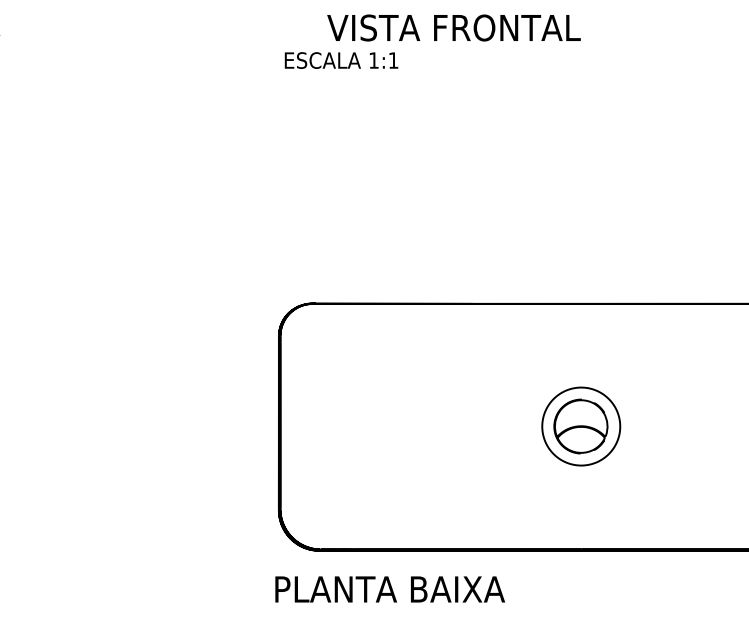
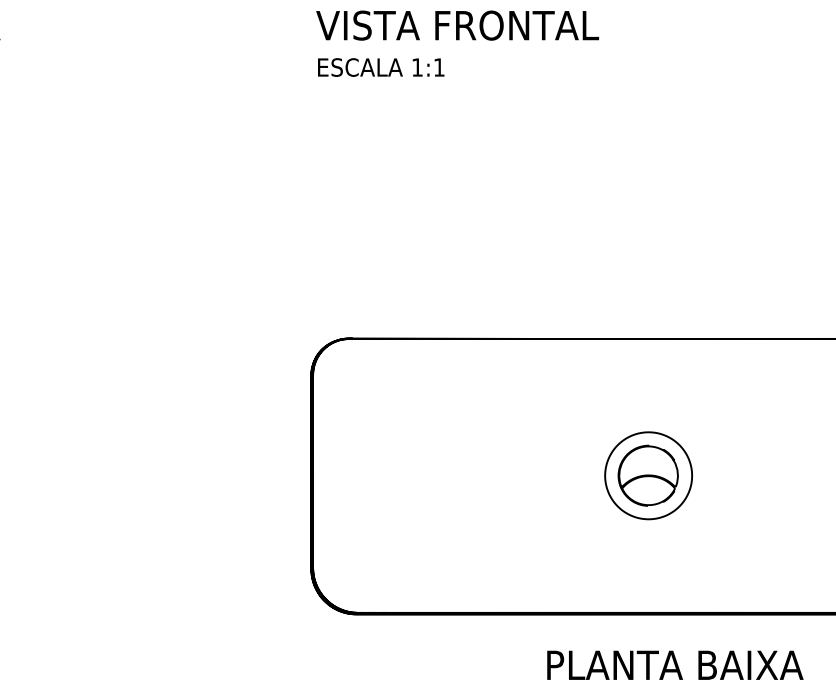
text: (453, 27) -> (457, 25), moved
text: (389, 589) -> (674, 665), moved

